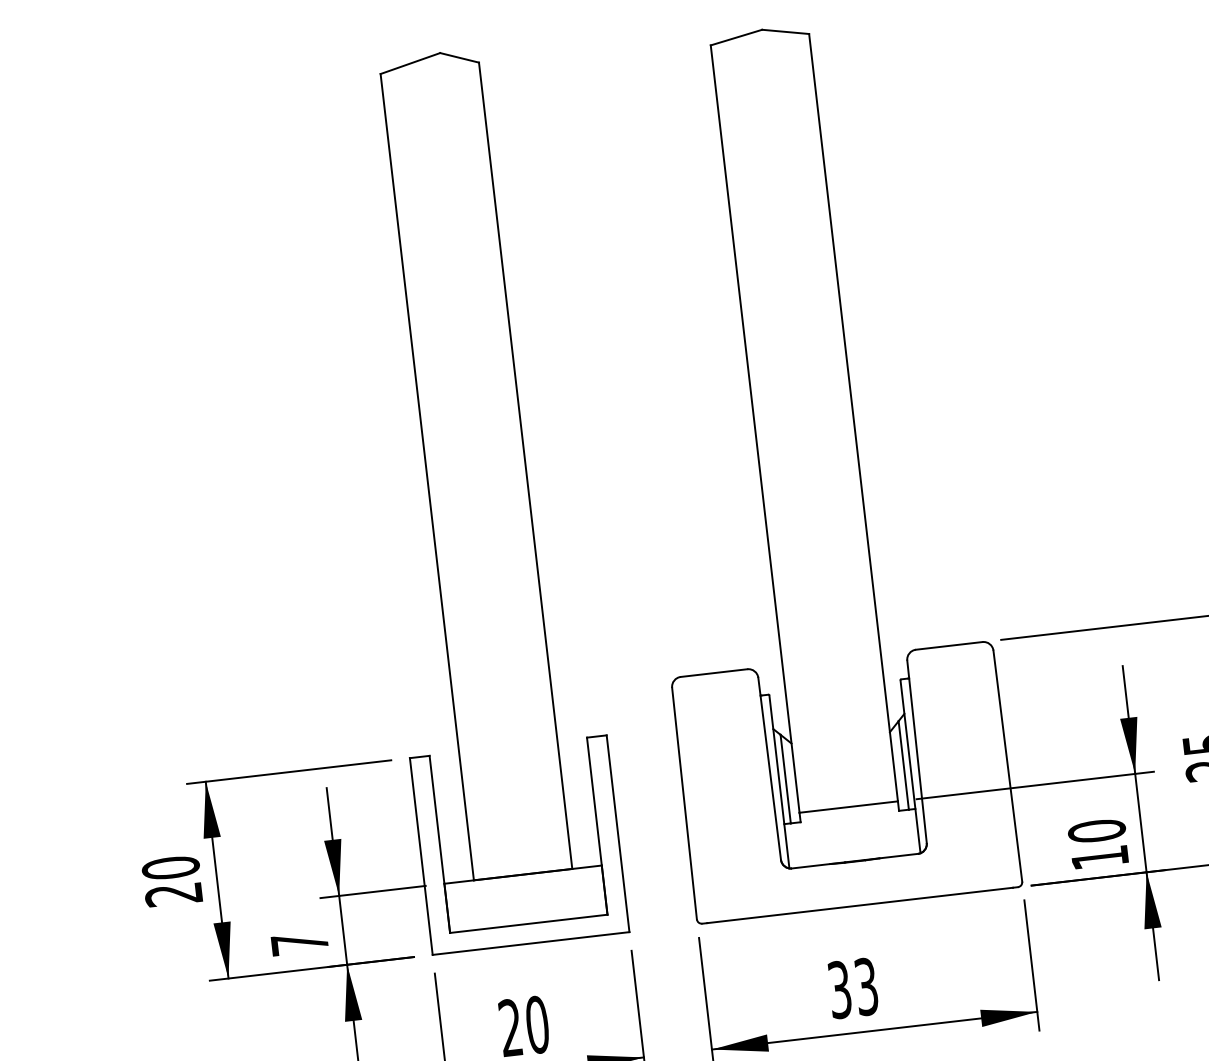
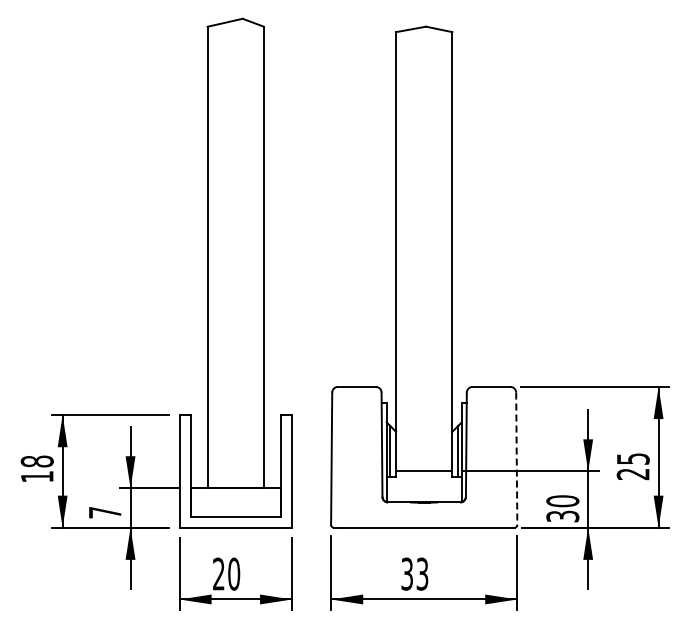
line: (1007, 767) -> (516, 459), solid -> dashed
text: (1099, 857) -> (562, 516), 10 -> 30
text: (170, 880) -> (36, 468), 20 -> 18

